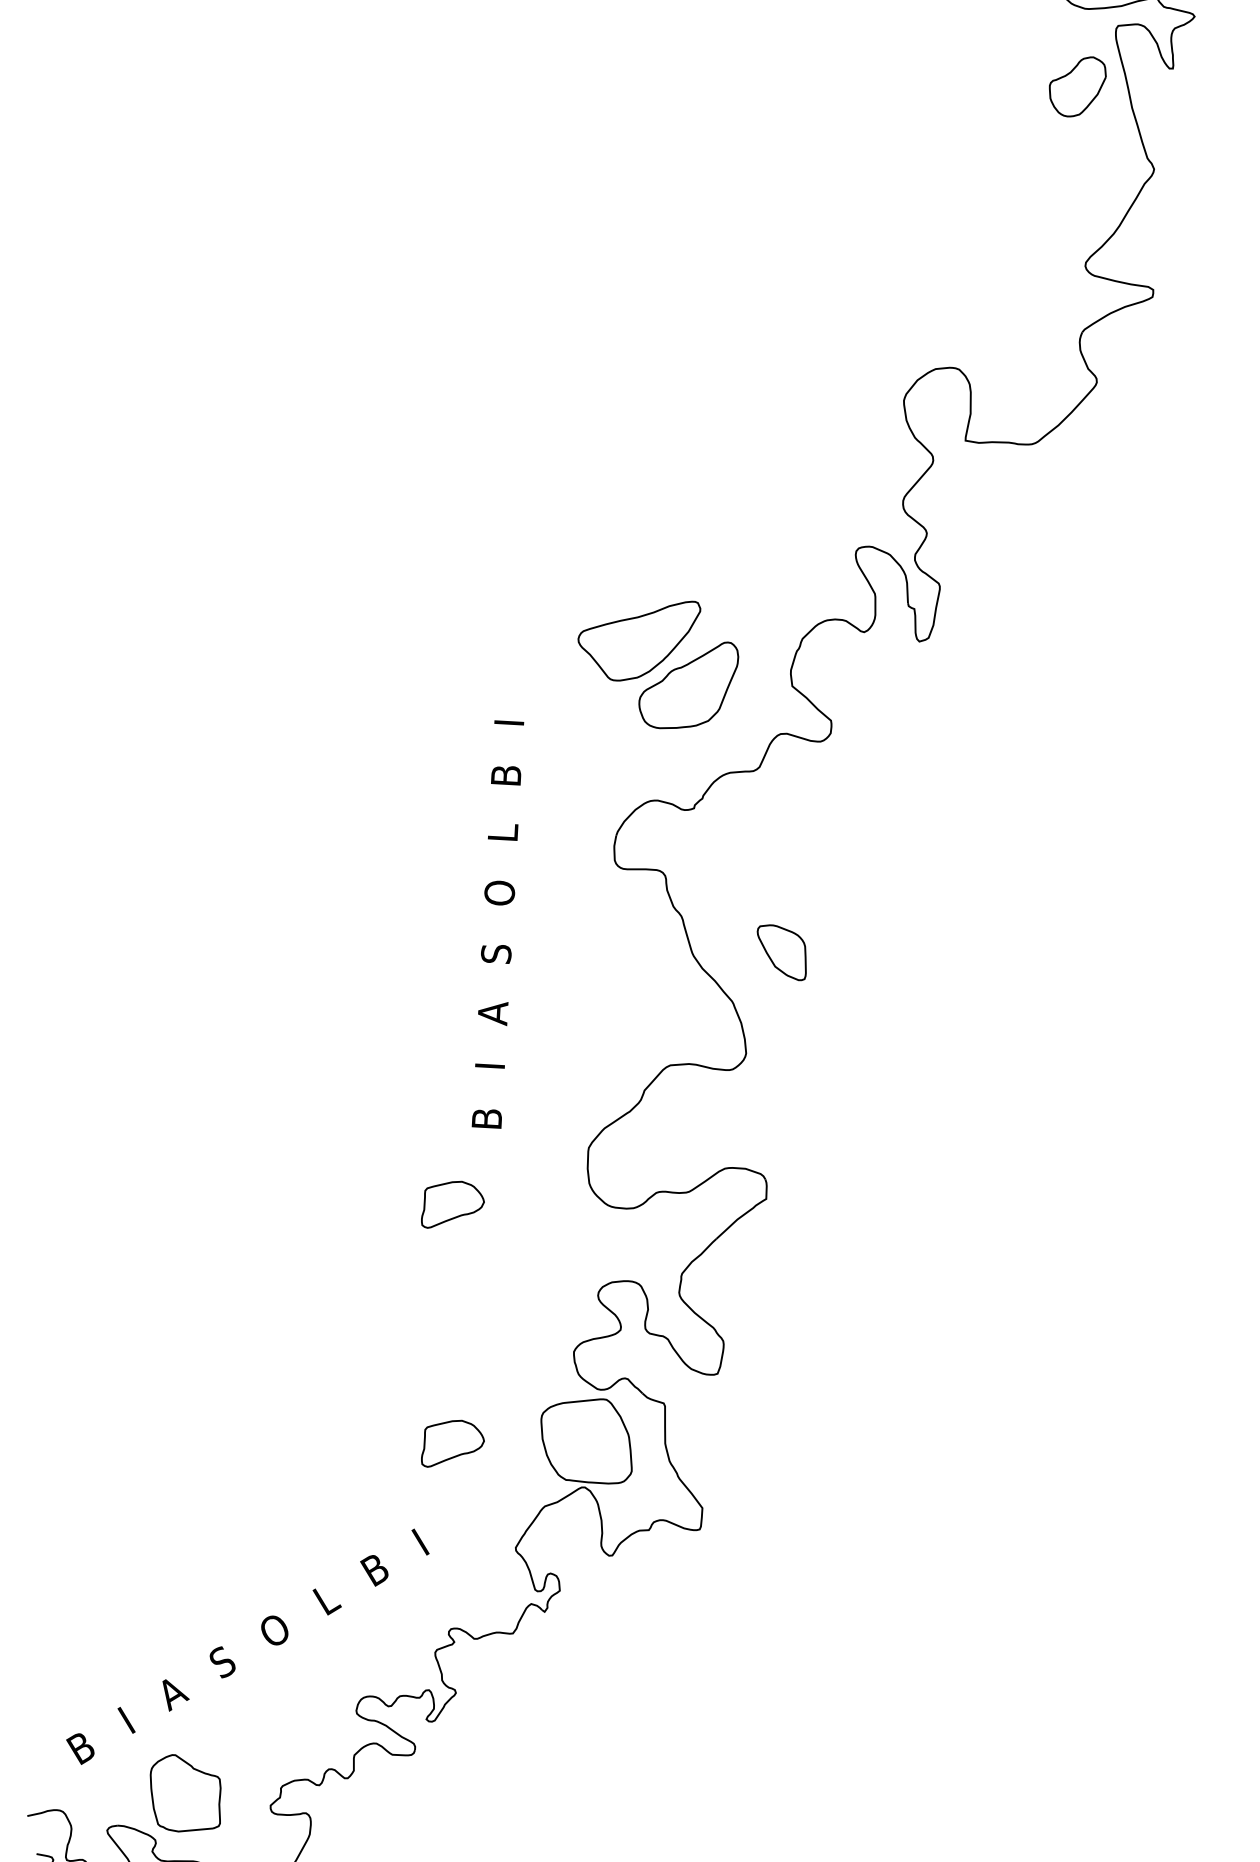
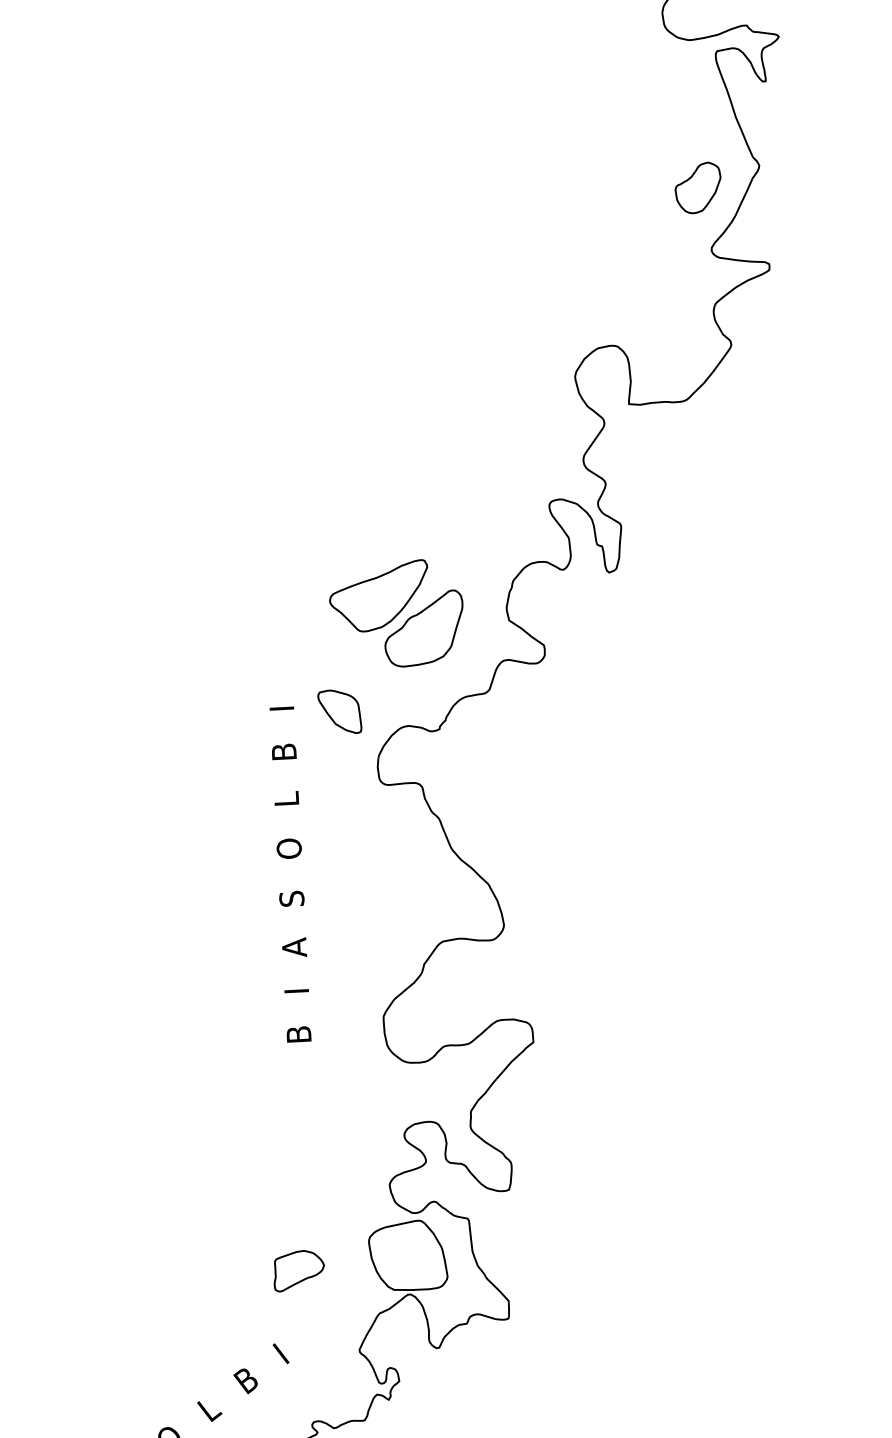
part: (1077, 86) -> (698, 187), moved
text: (497, 924) -> (290, 874), moved
part: (781, 952) -> (339, 711), moved
part: (452, 1204) -> (277, 1074), removed

